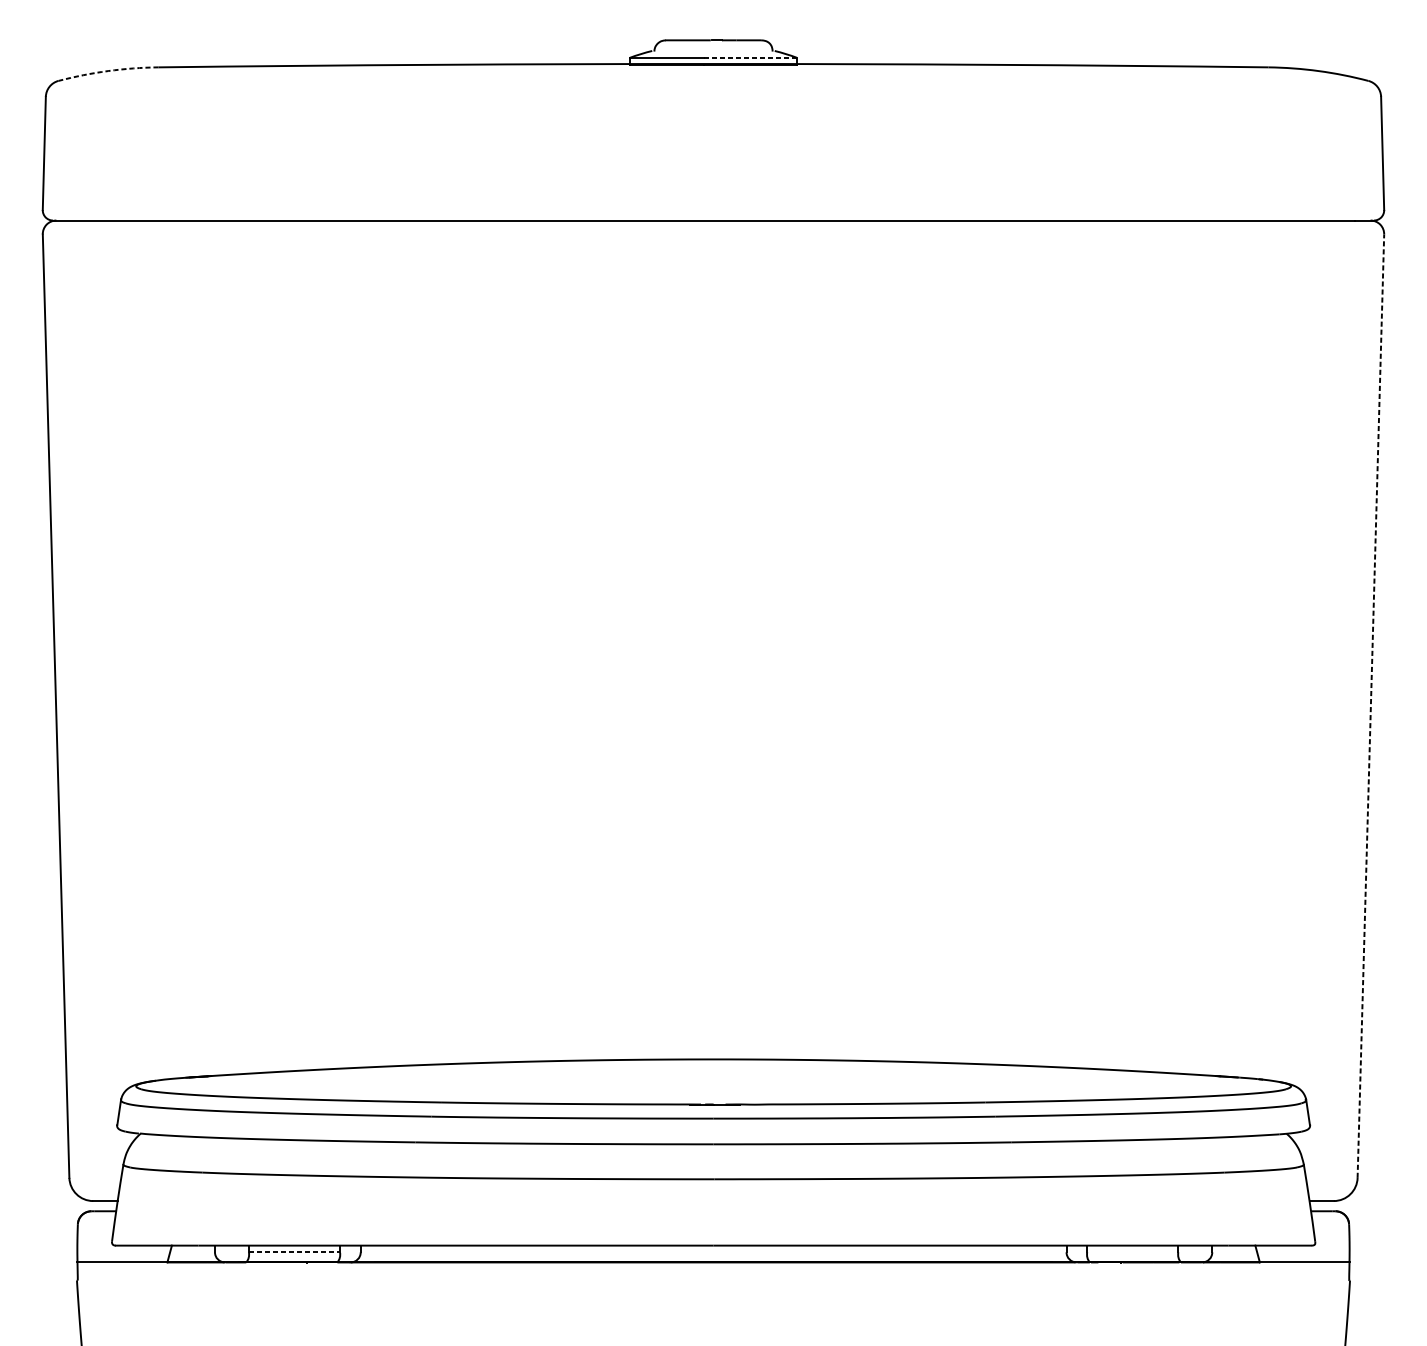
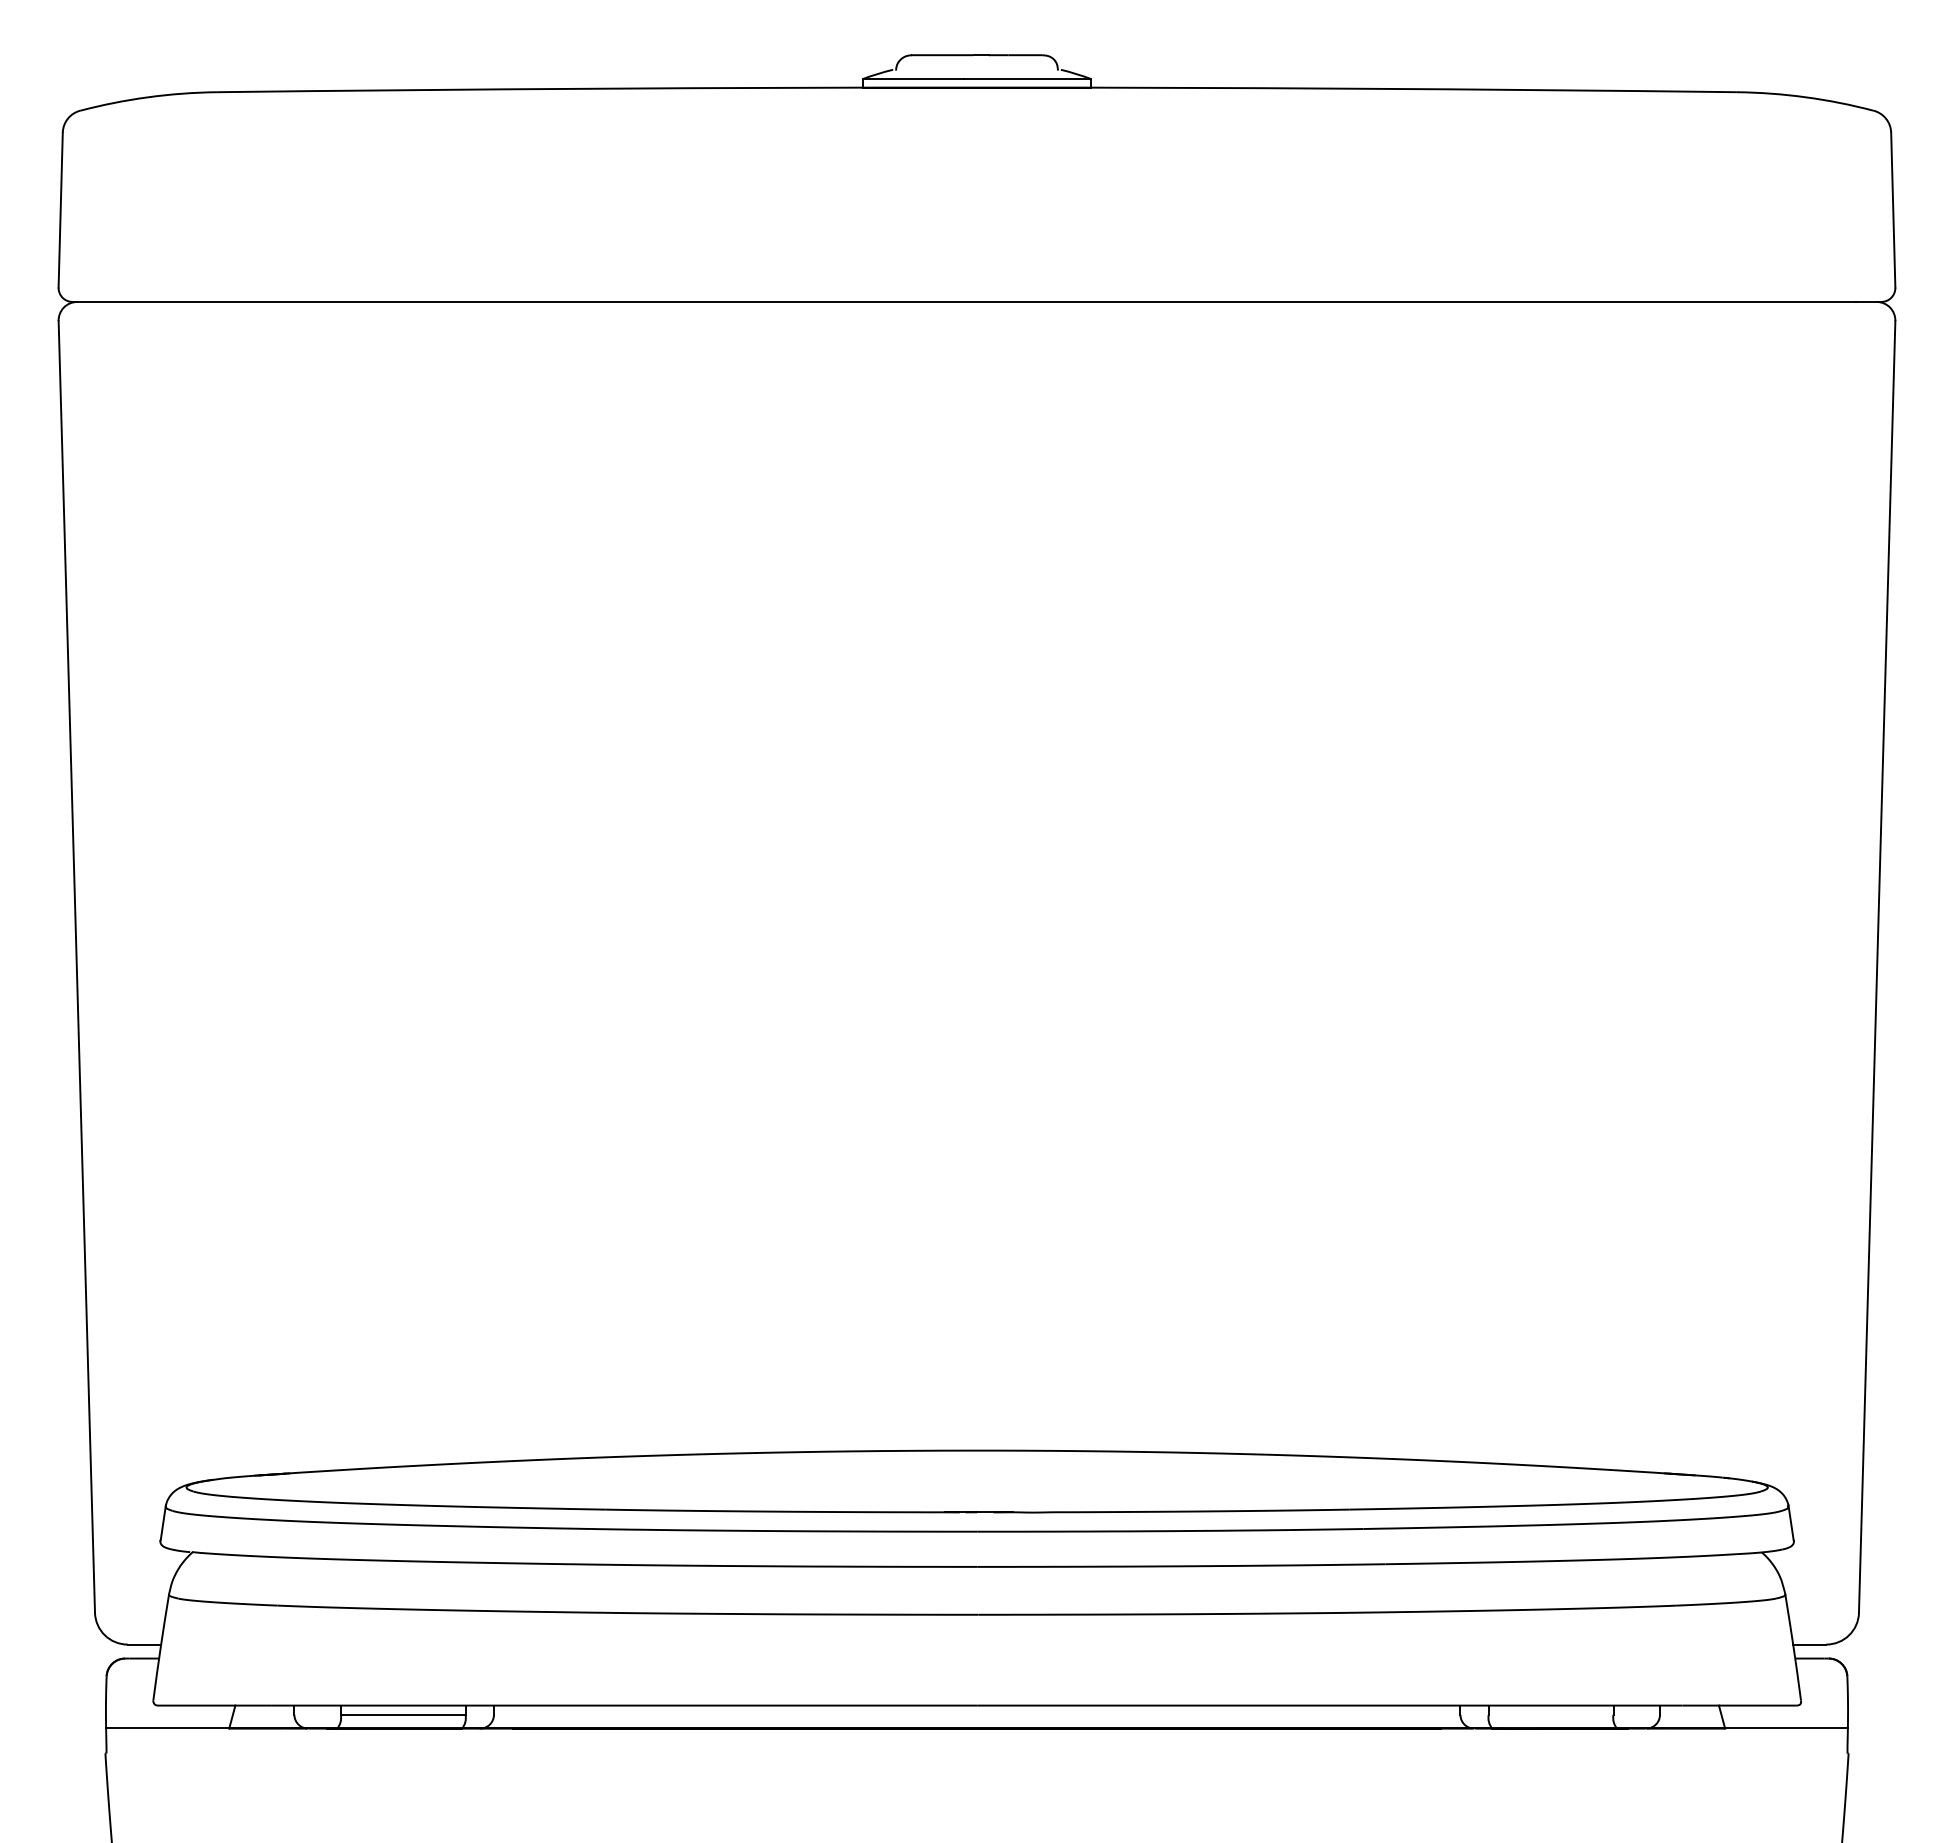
line: (750, 58) -> (1027, 79), dashed -> solid
arc: (108, 71) -> (148, 97), dashed -> solid
line: (1371, 705) -> (1877, 966), dashed -> solid
line: (294, 1252) -> (403, 1714), dashed -> solid

